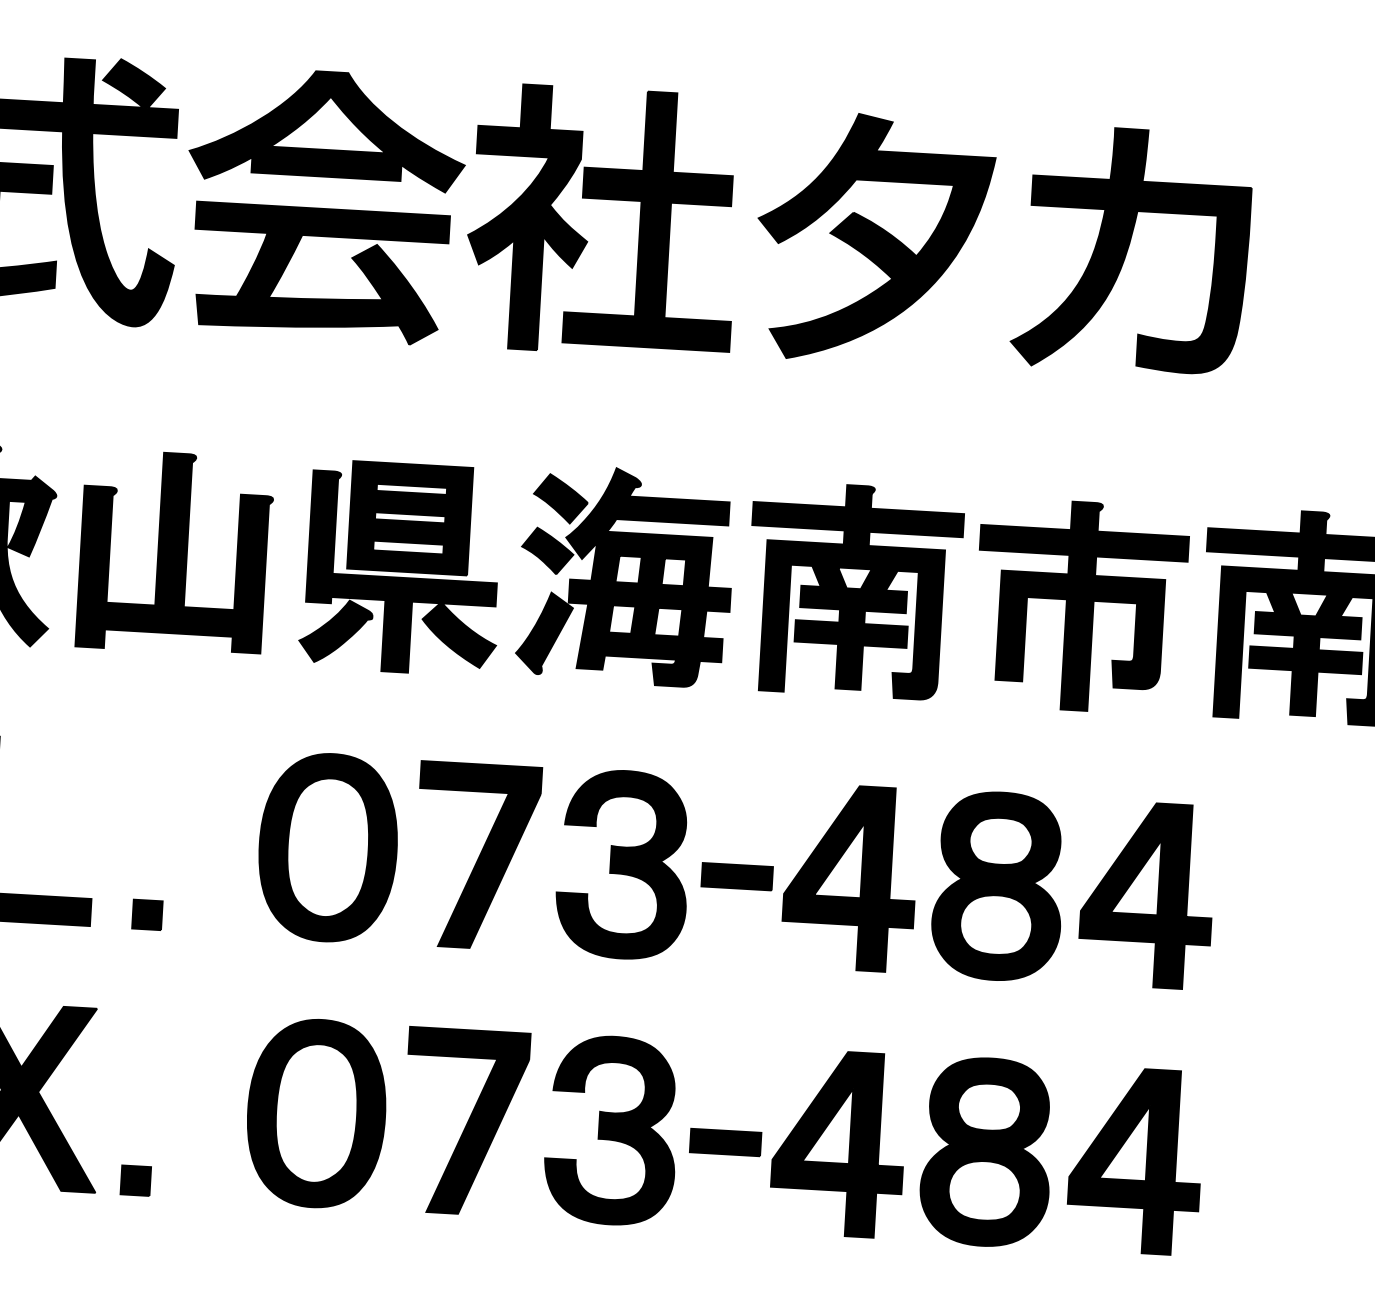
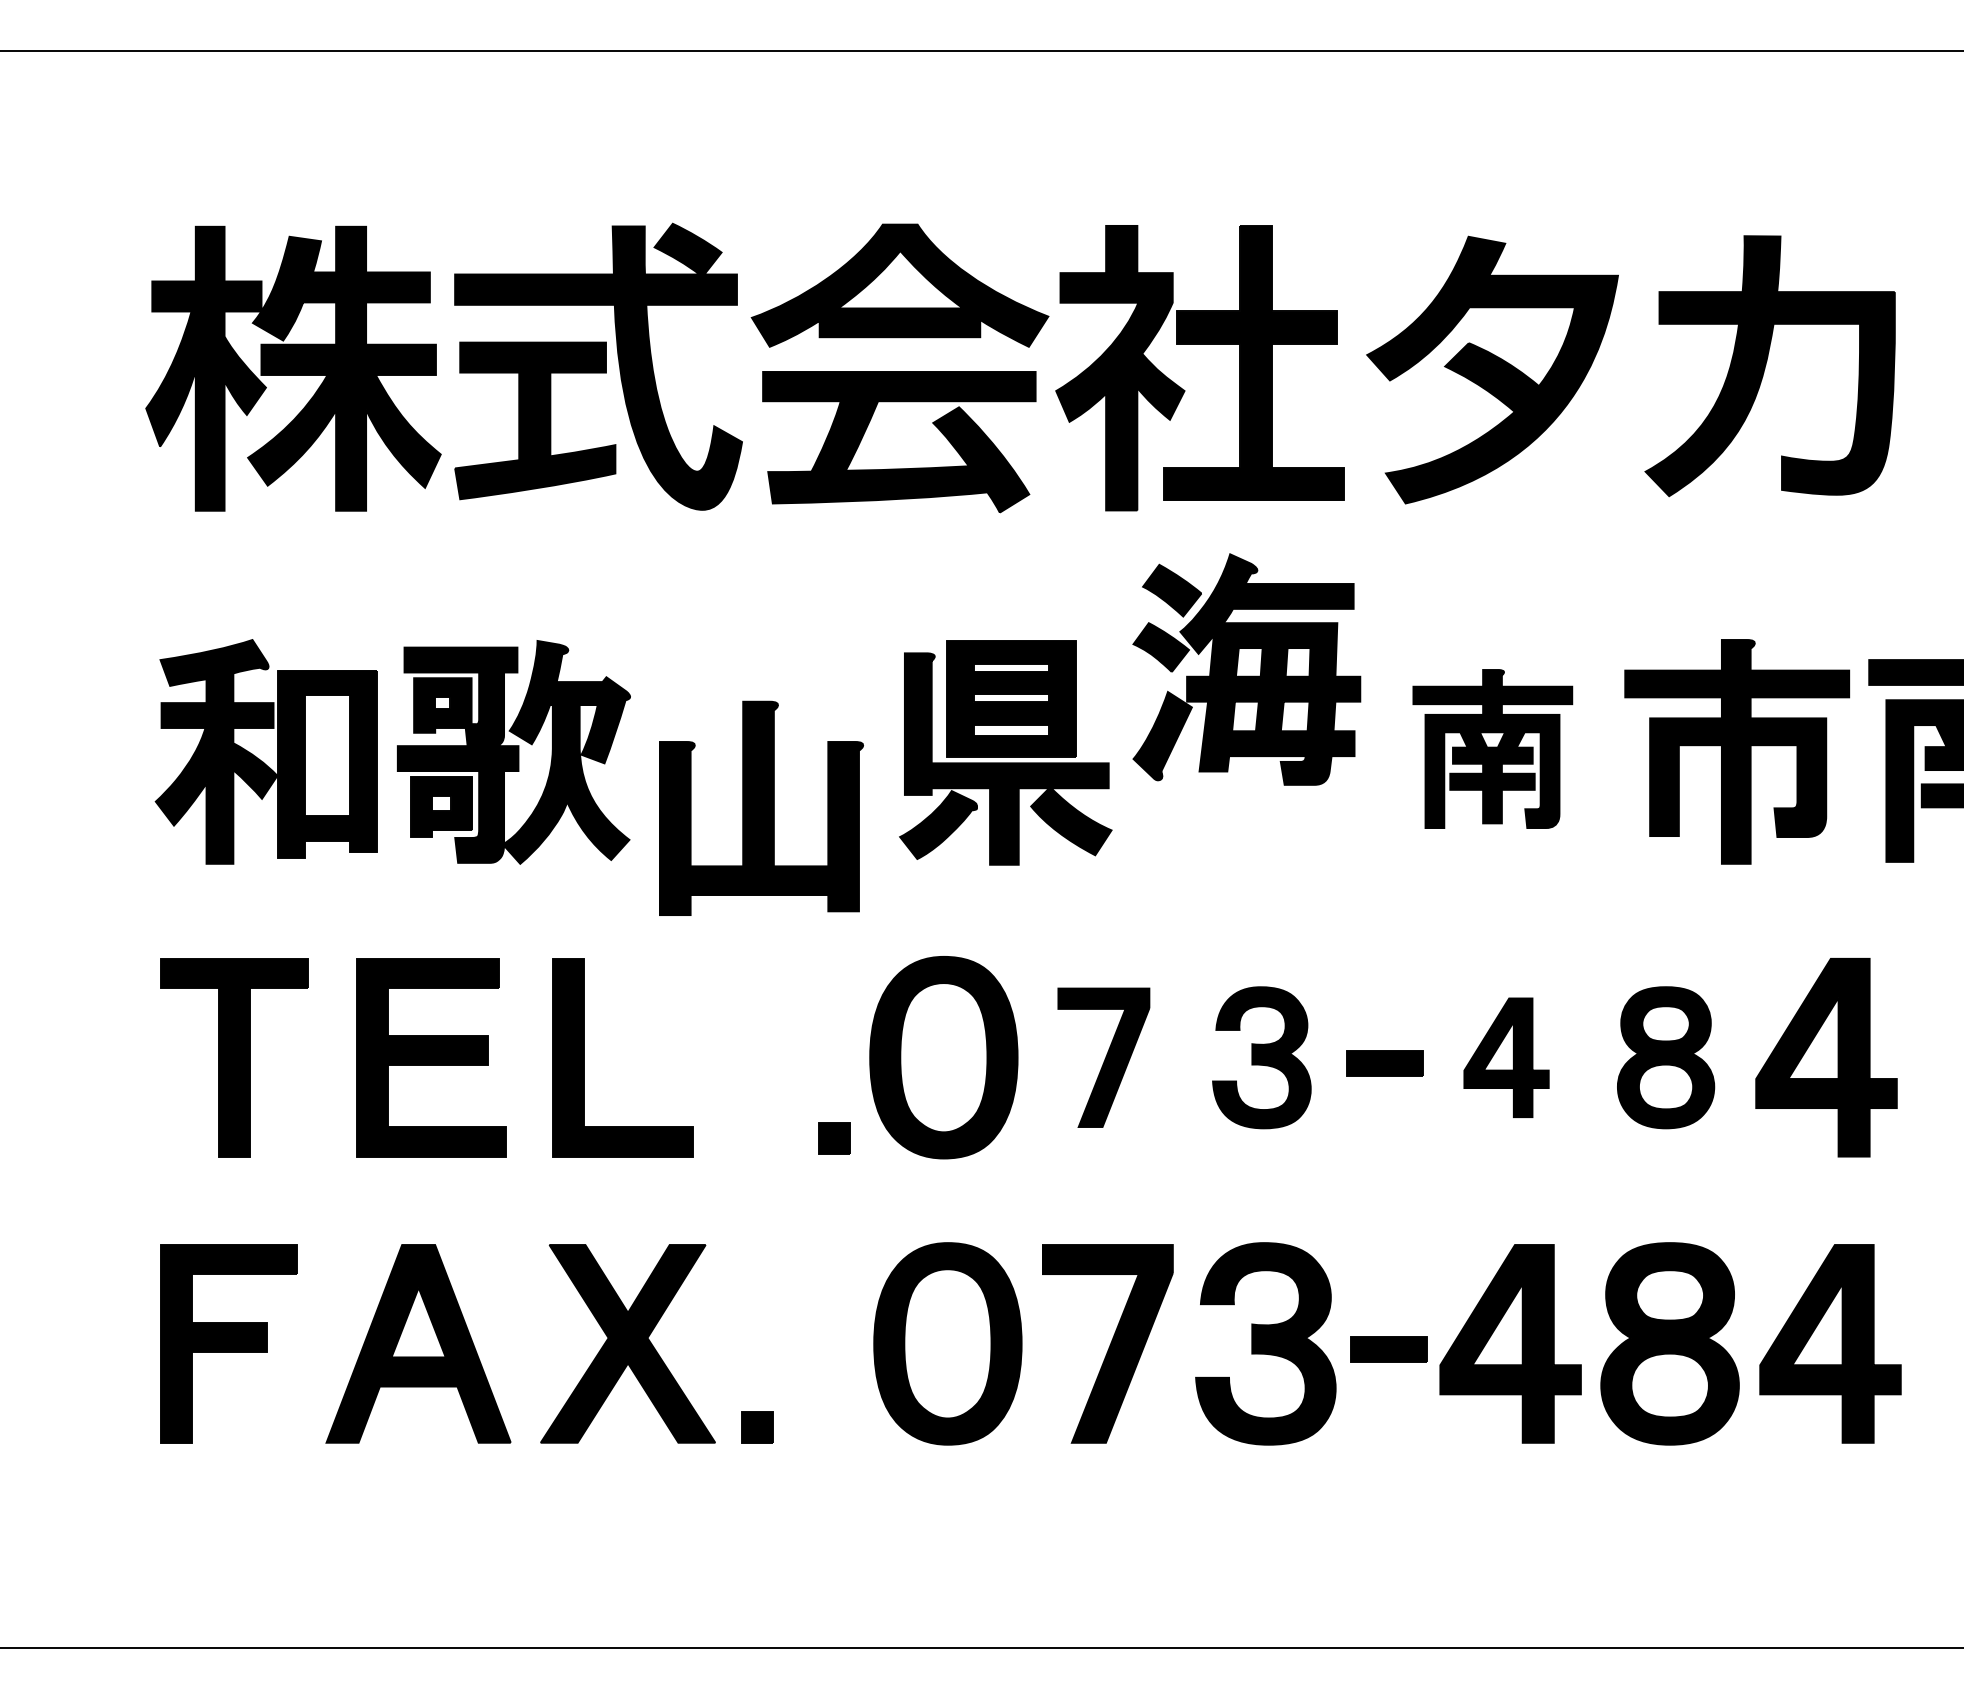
part: (175, 551) -> (761, 807), moved
part: (625, 576) -> (1246, 669), moved
part: (853, 590) -> (1492, 748), size x0.7
part: (476, 856) -> (1103, 1057), size x0.7
part: (622, 864) -> (1261, 1057), size x0.7
part: (850, 877) -> (1506, 1057), size x0.6
part: (997, 886) -> (1665, 1057), size x0.7
part: (147, 915) -> (834, 1138), moved

